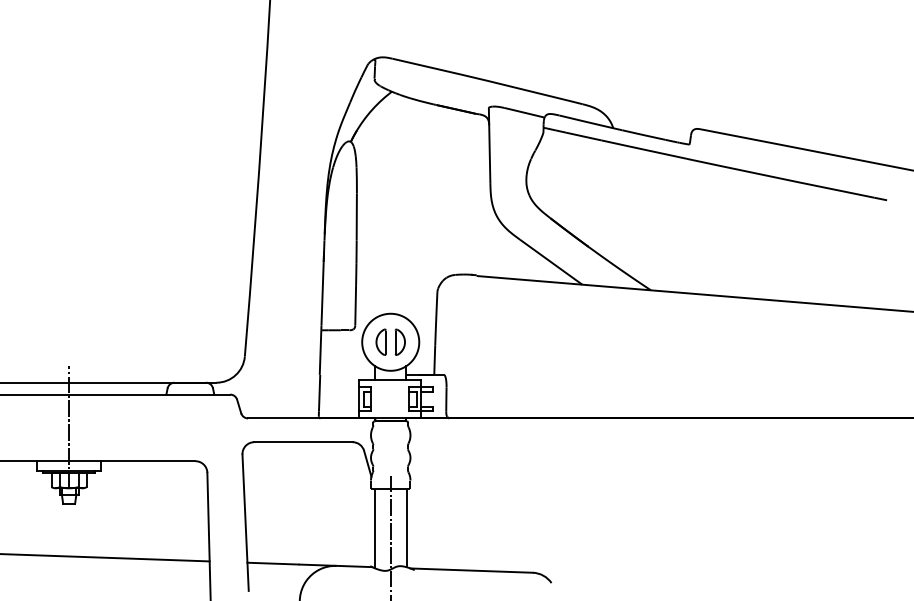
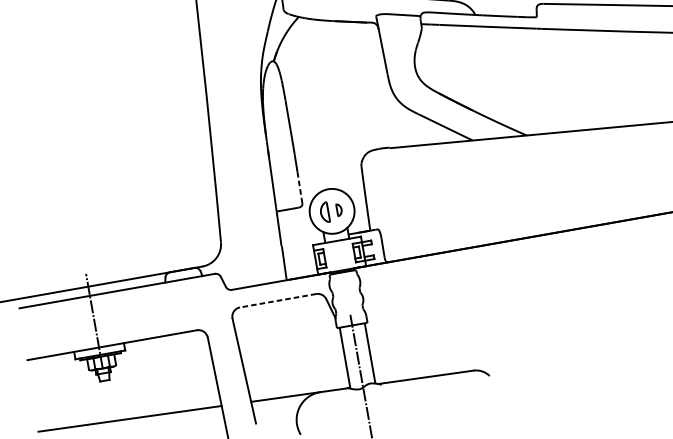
line: (355, 305) -> (299, 187), solid -> dashed
part: (399, 341) -> (338, 209), size x0.6
line: (303, 442) -> (278, 300), solid -> dashed

